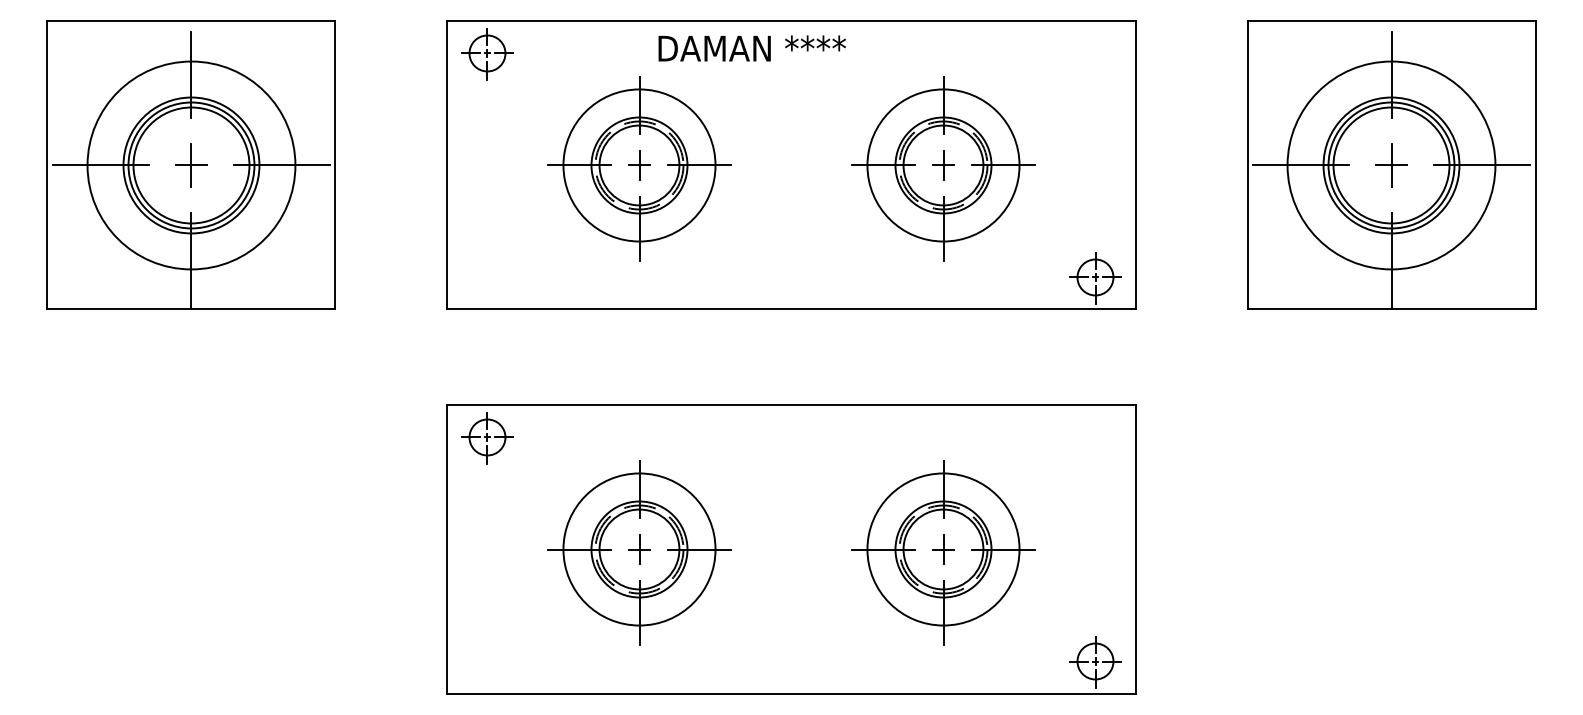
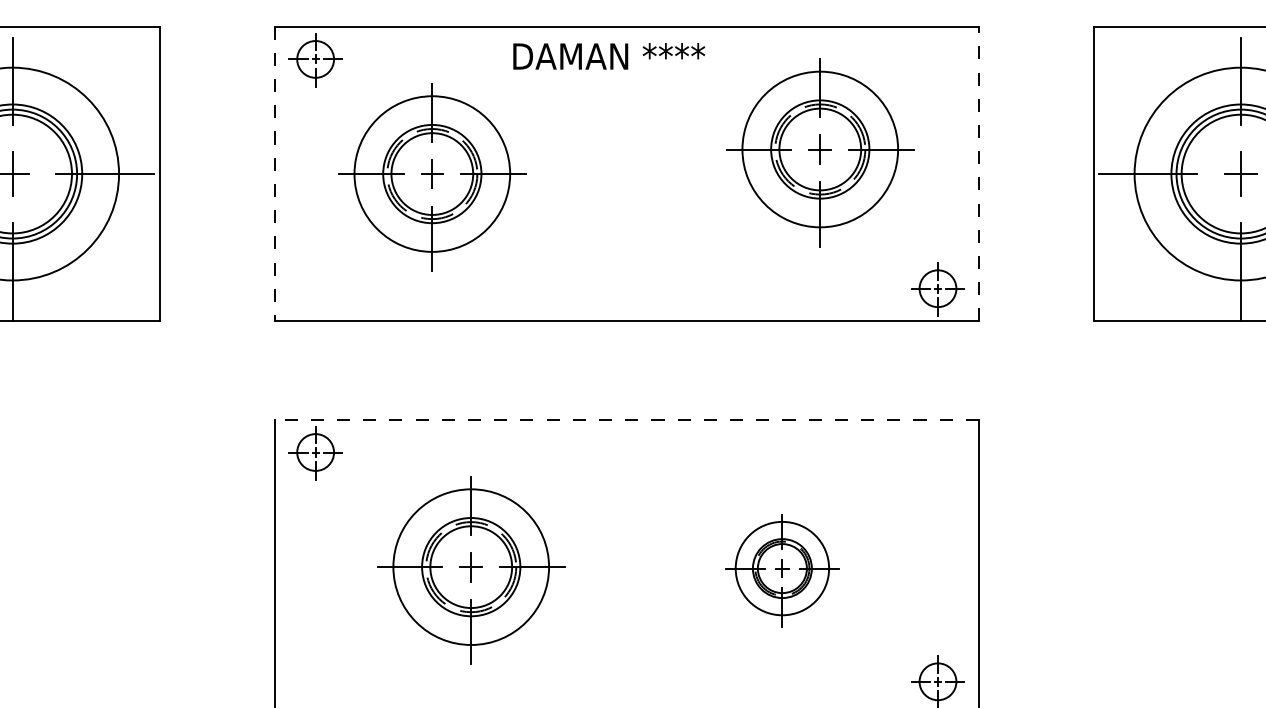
text: (751, 48) -> (608, 56), moved
line: (1135, 164) -> (978, 173), solid -> dashed
line: (447, 165) -> (274, 174), solid -> dashed
part: (639, 168) -> (432, 177), moved
part: (943, 168) -> (820, 152), moved
line: (791, 405) -> (626, 419), solid -> dashed
part: (943, 552) -> (782, 570), size x0.6

